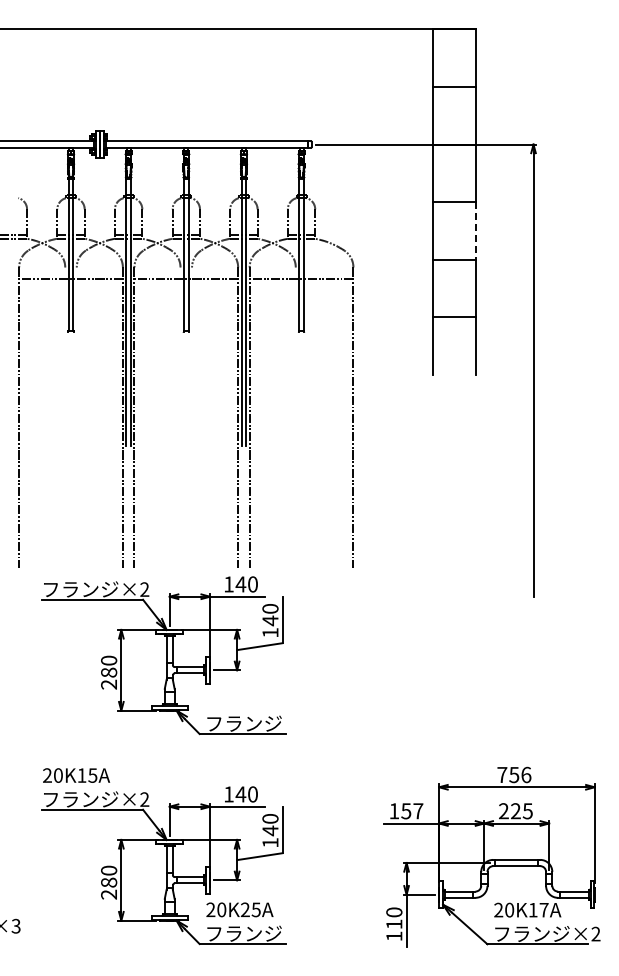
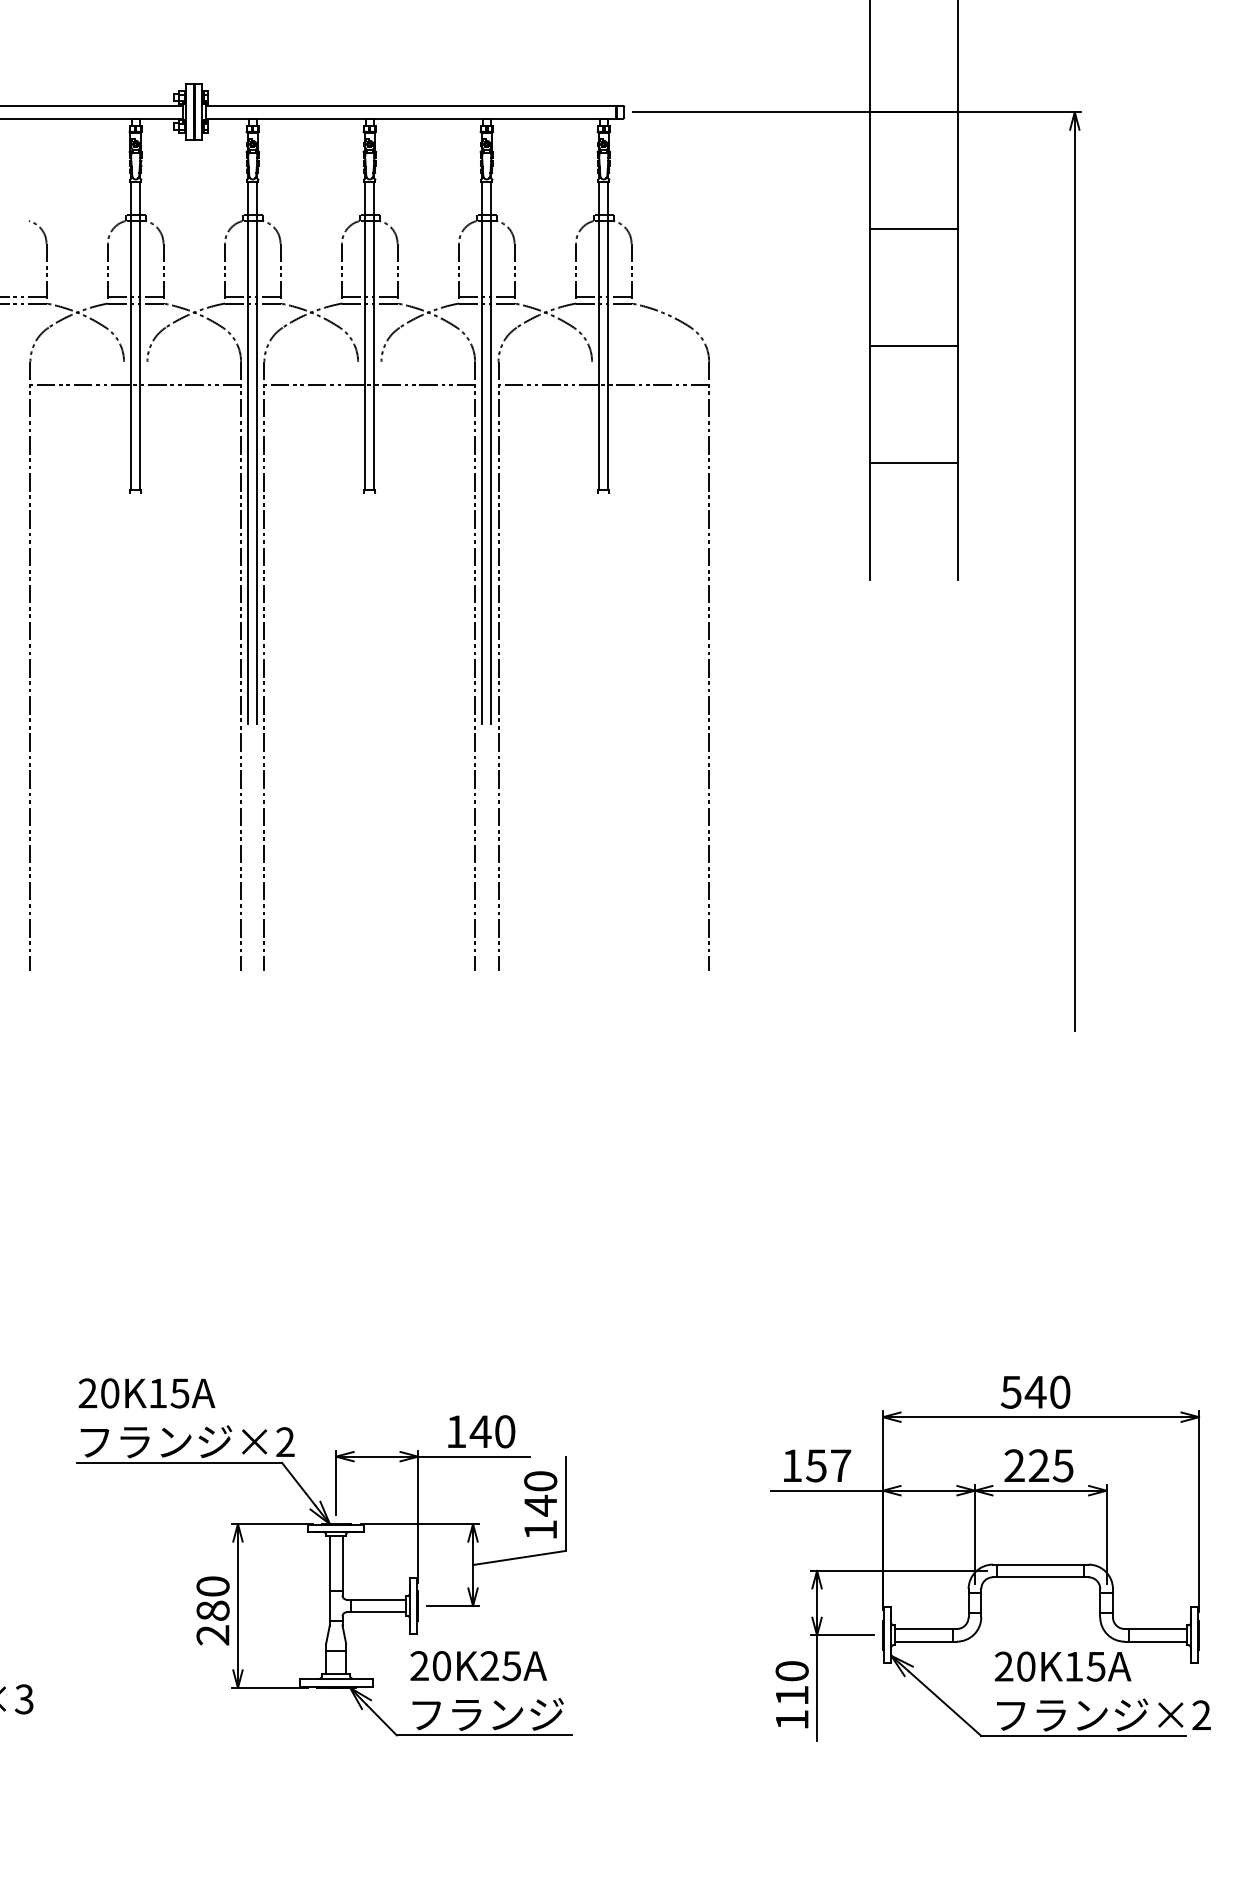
line: (475, 230) -> (956, 286), dashed -> solid
part: (163, 655) -> (323, 1149), removed
text: (514, 775) -> (1036, 1393), 756 -> 540
text: (543, 910) -> (1095, 1667), 20K17A -> 20K15A

